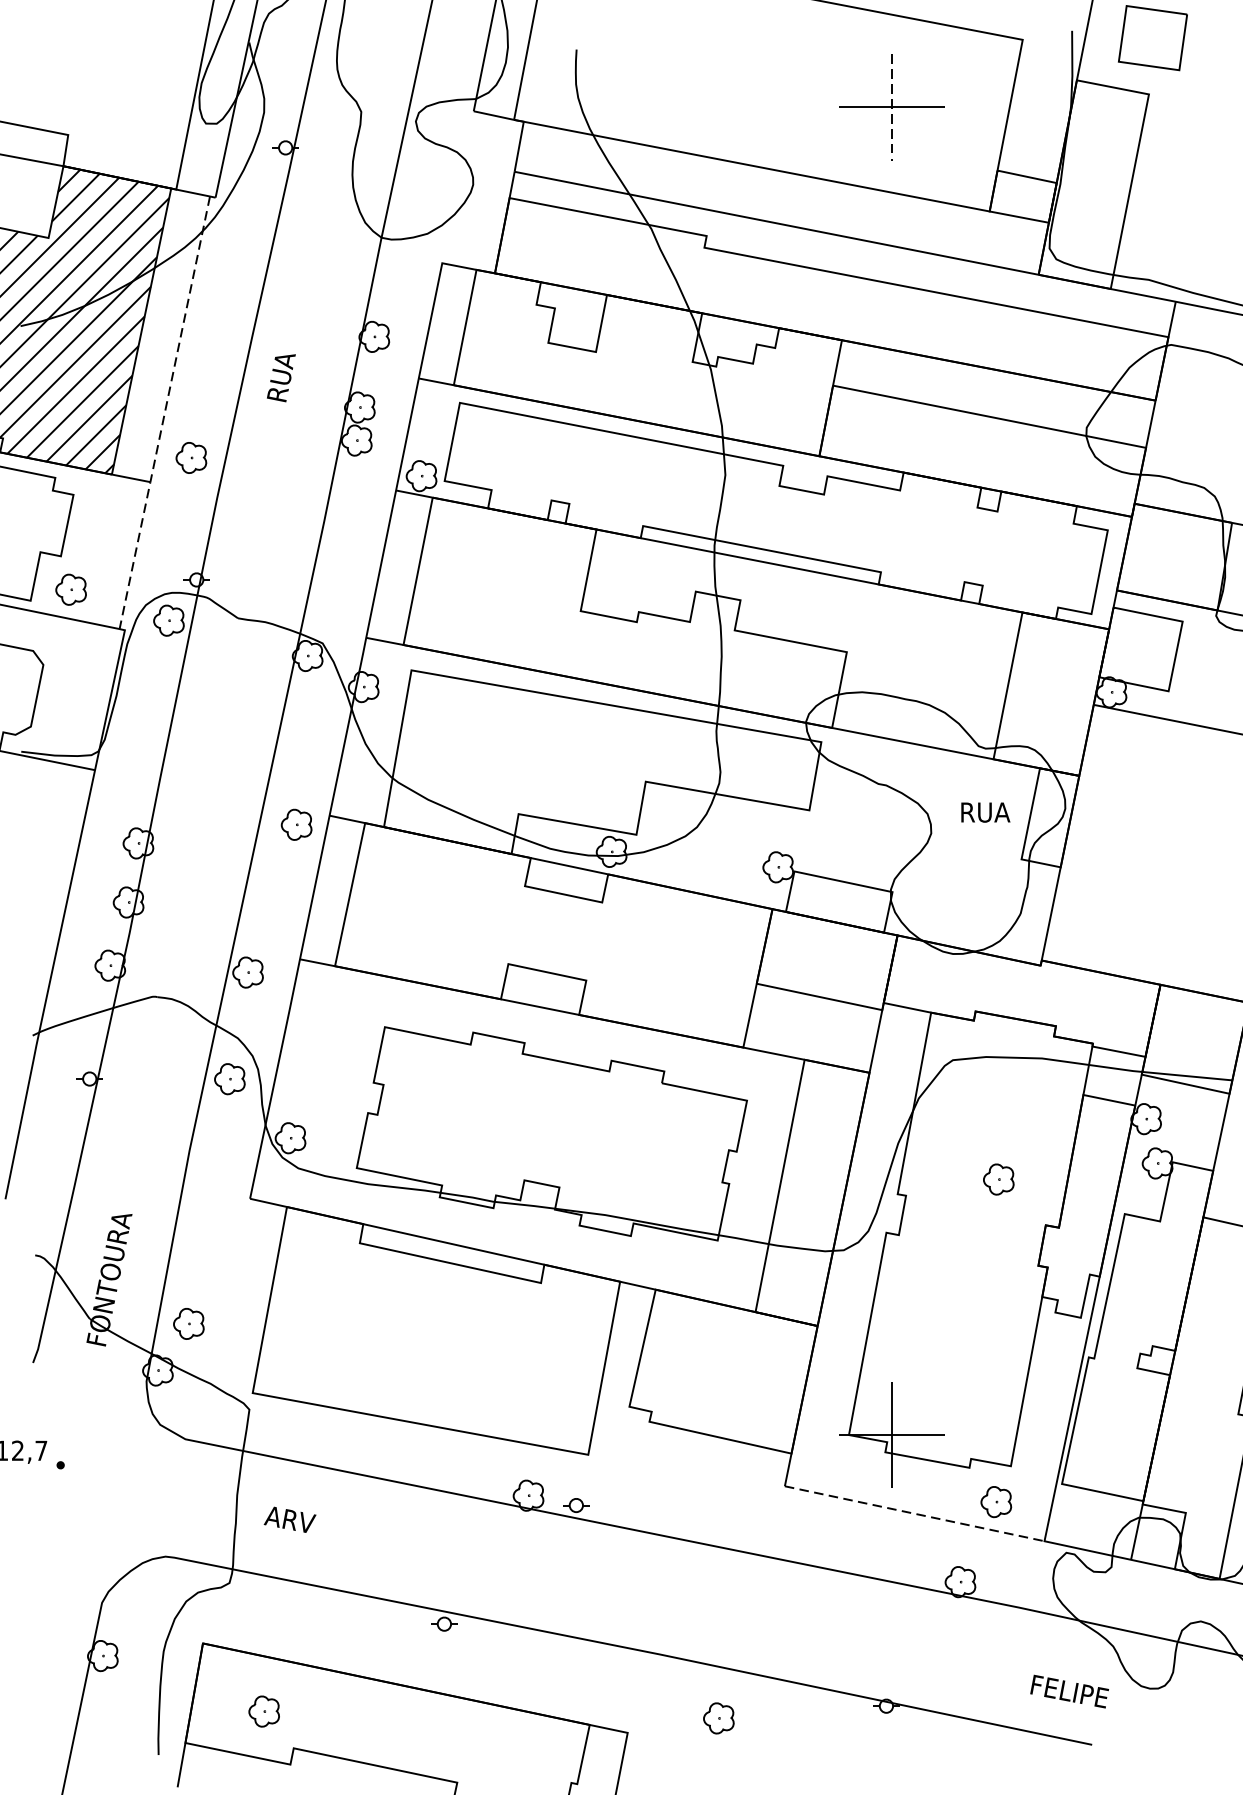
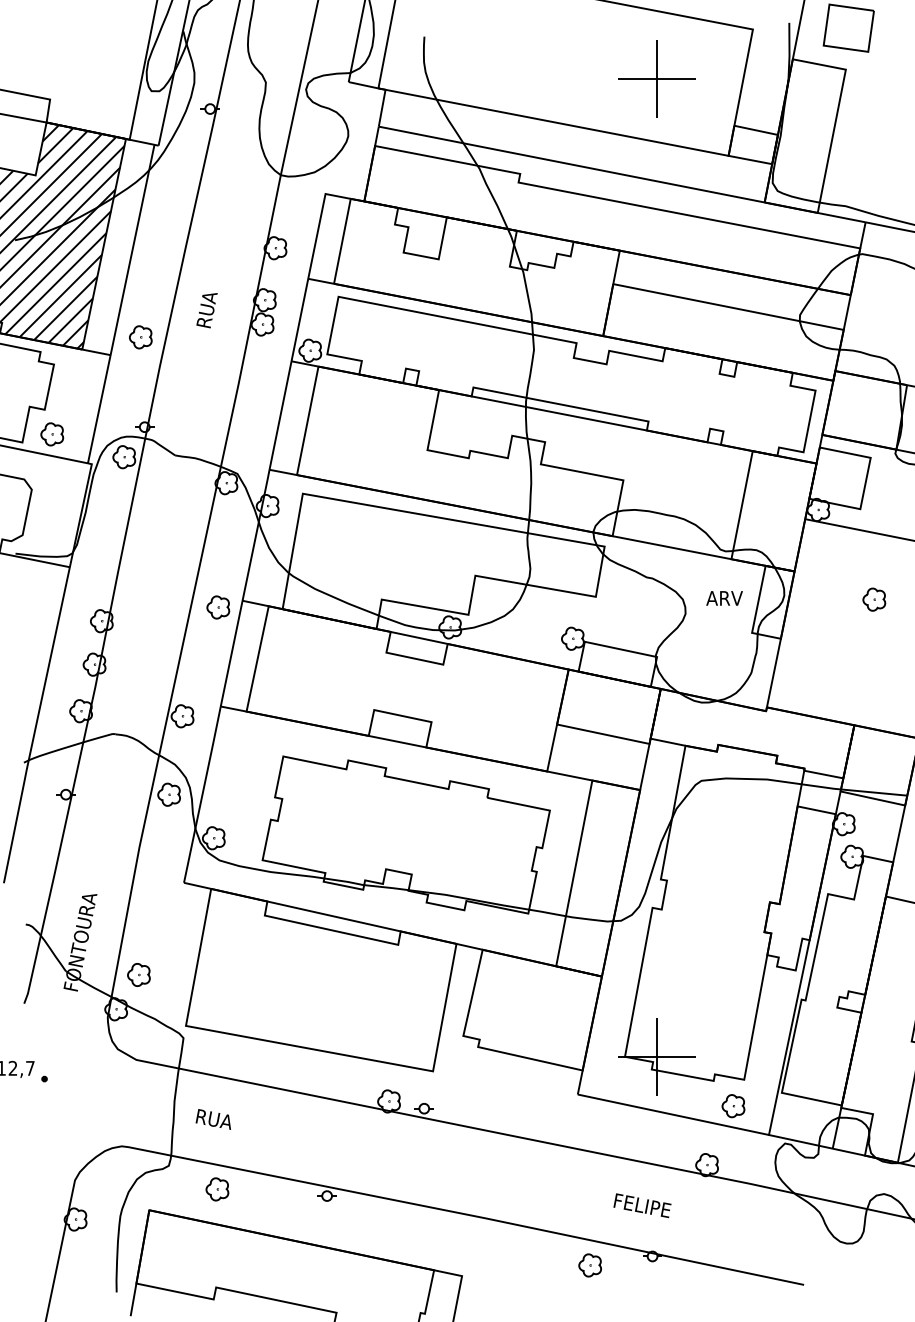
line: (891, 107) -> (656, 79), dashed -> solid
text: (280, 378) -> (206, 310), moved
line: (165, 414) -> (121, 305), dashed -> solid
text: (984, 812) -> (724, 598), RUA -> ARV
part: (999, 1179) -> (874, 599), moved
line: (914, 1513) -> (673, 1114), dashed -> solid
text: (290, 1520) -> (213, 1119), ARV -> RUA
text: (1069, 1691) -> (642, 1205), moved
part: (264, 1711) -> (217, 1189), moved
part: (717, 1718) -> (589, 1265), moved

